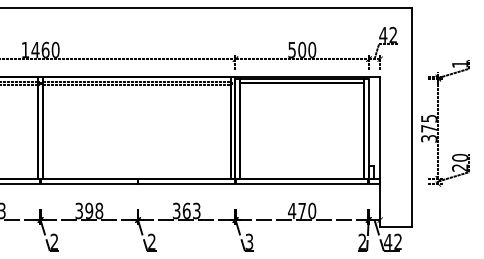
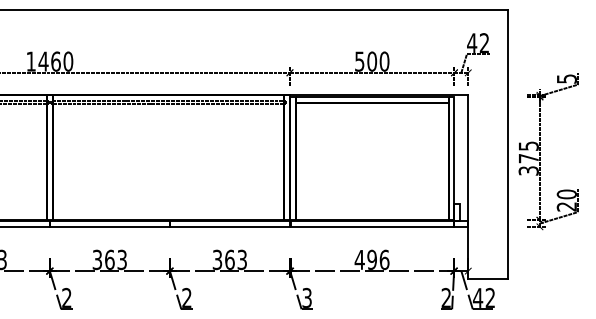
text: (460, 63) -> (567, 78), 1 -> 5
text: (94, 210) -> (116, 259), 398 -> 363
text: (307, 210) -> (378, 259), 470 -> 496

